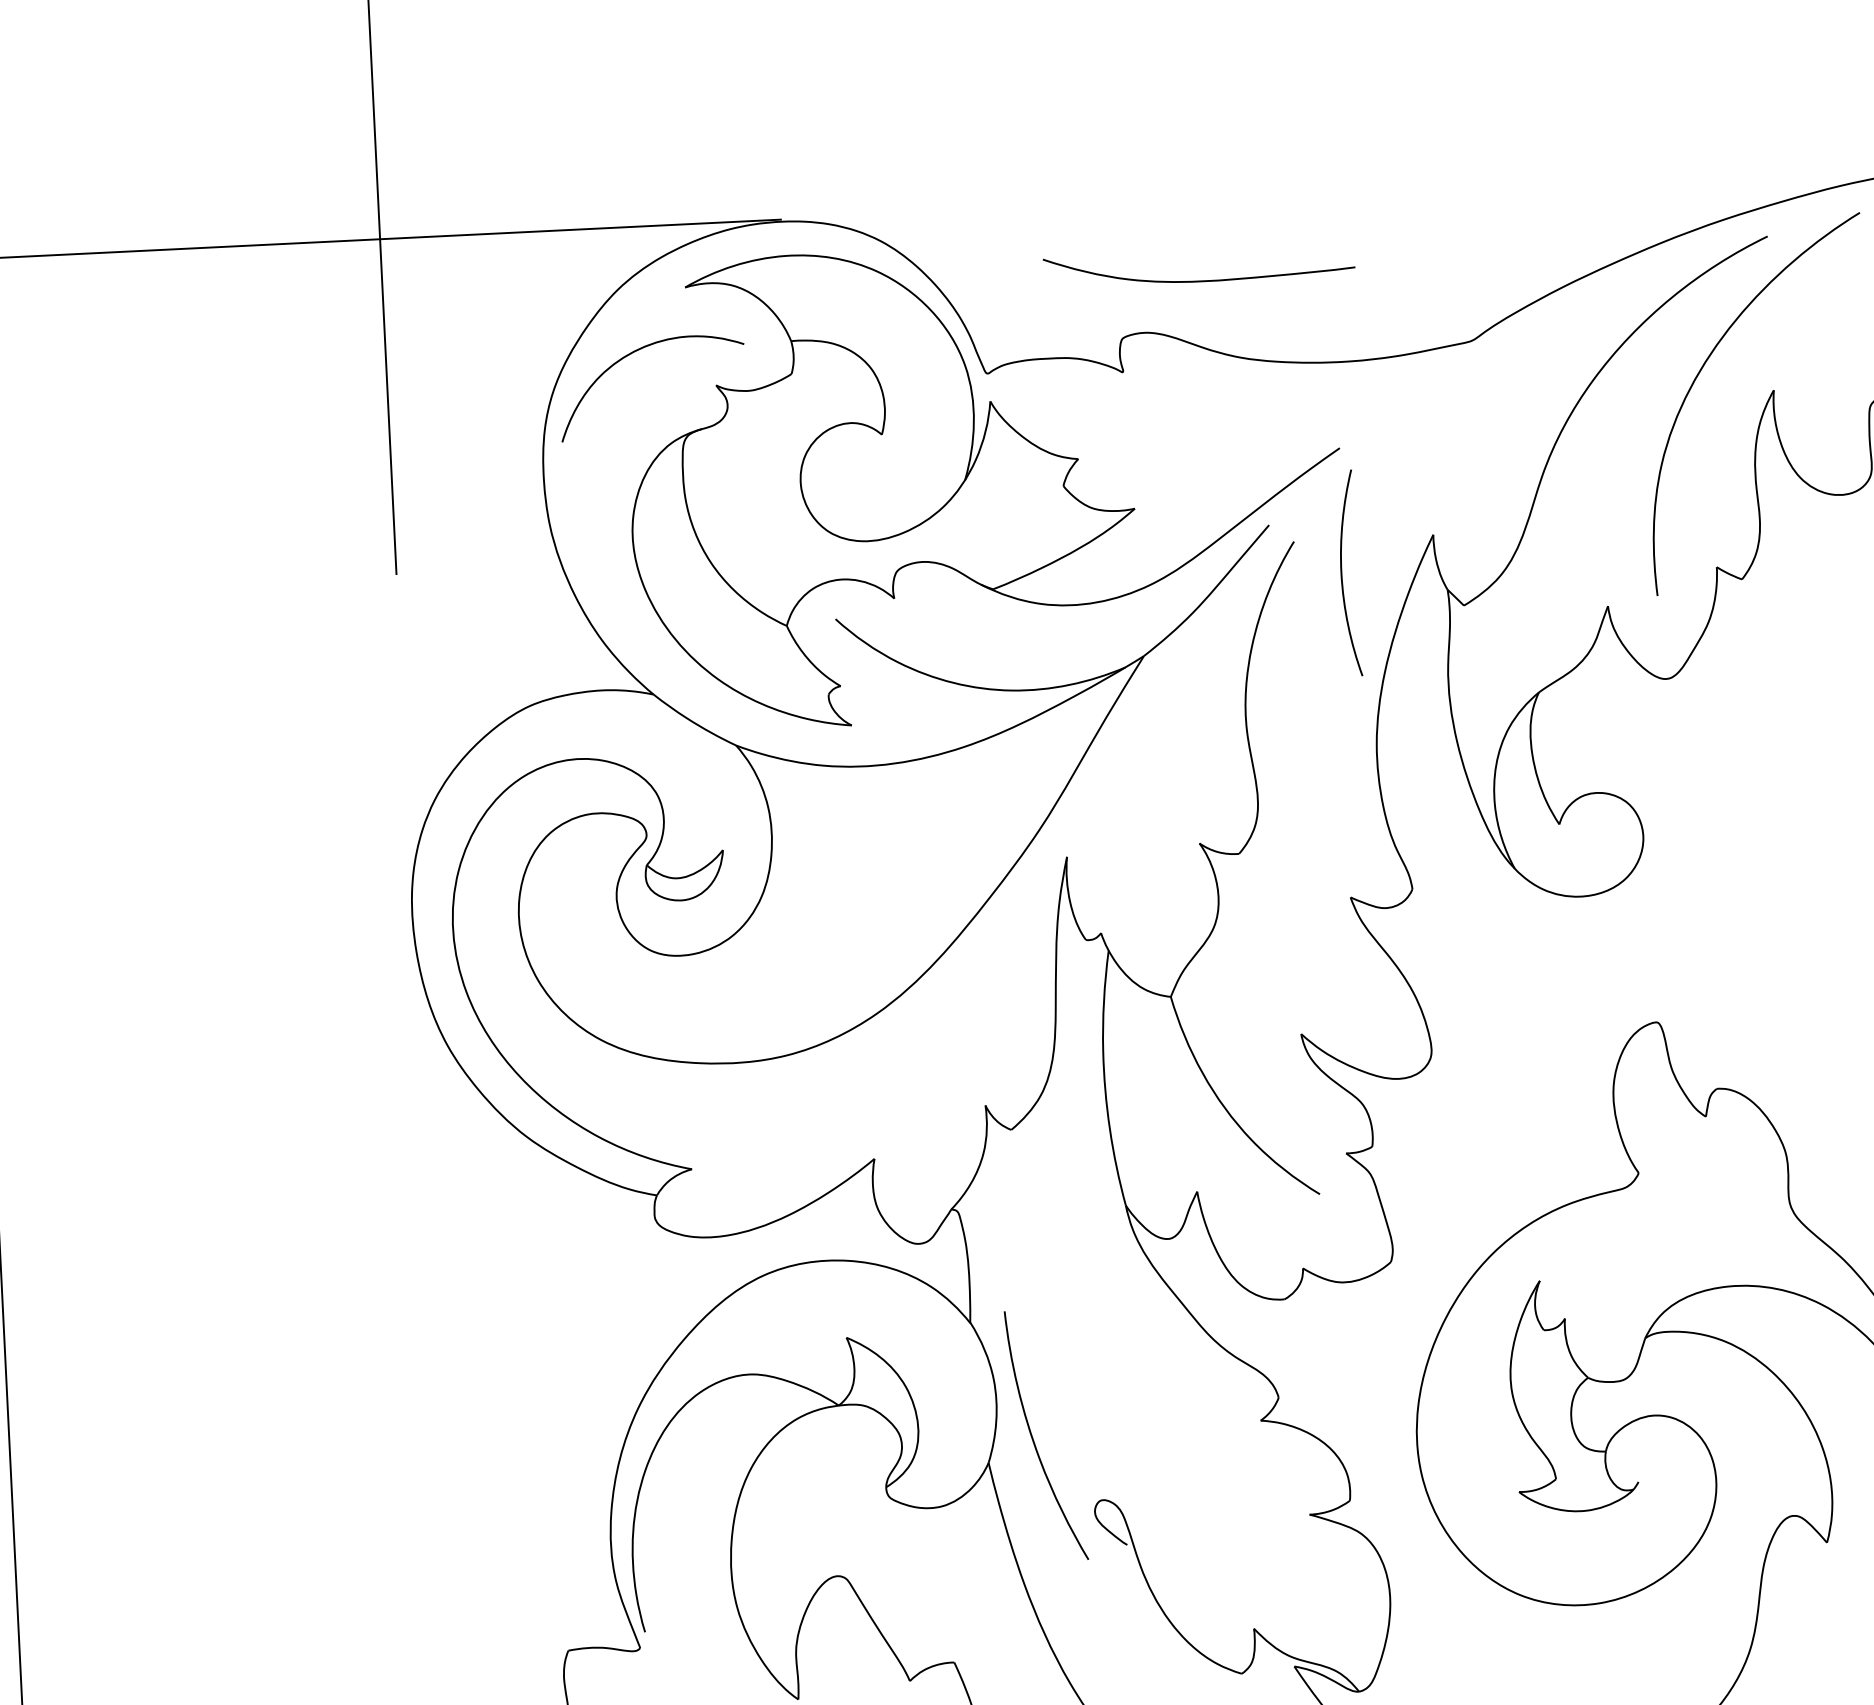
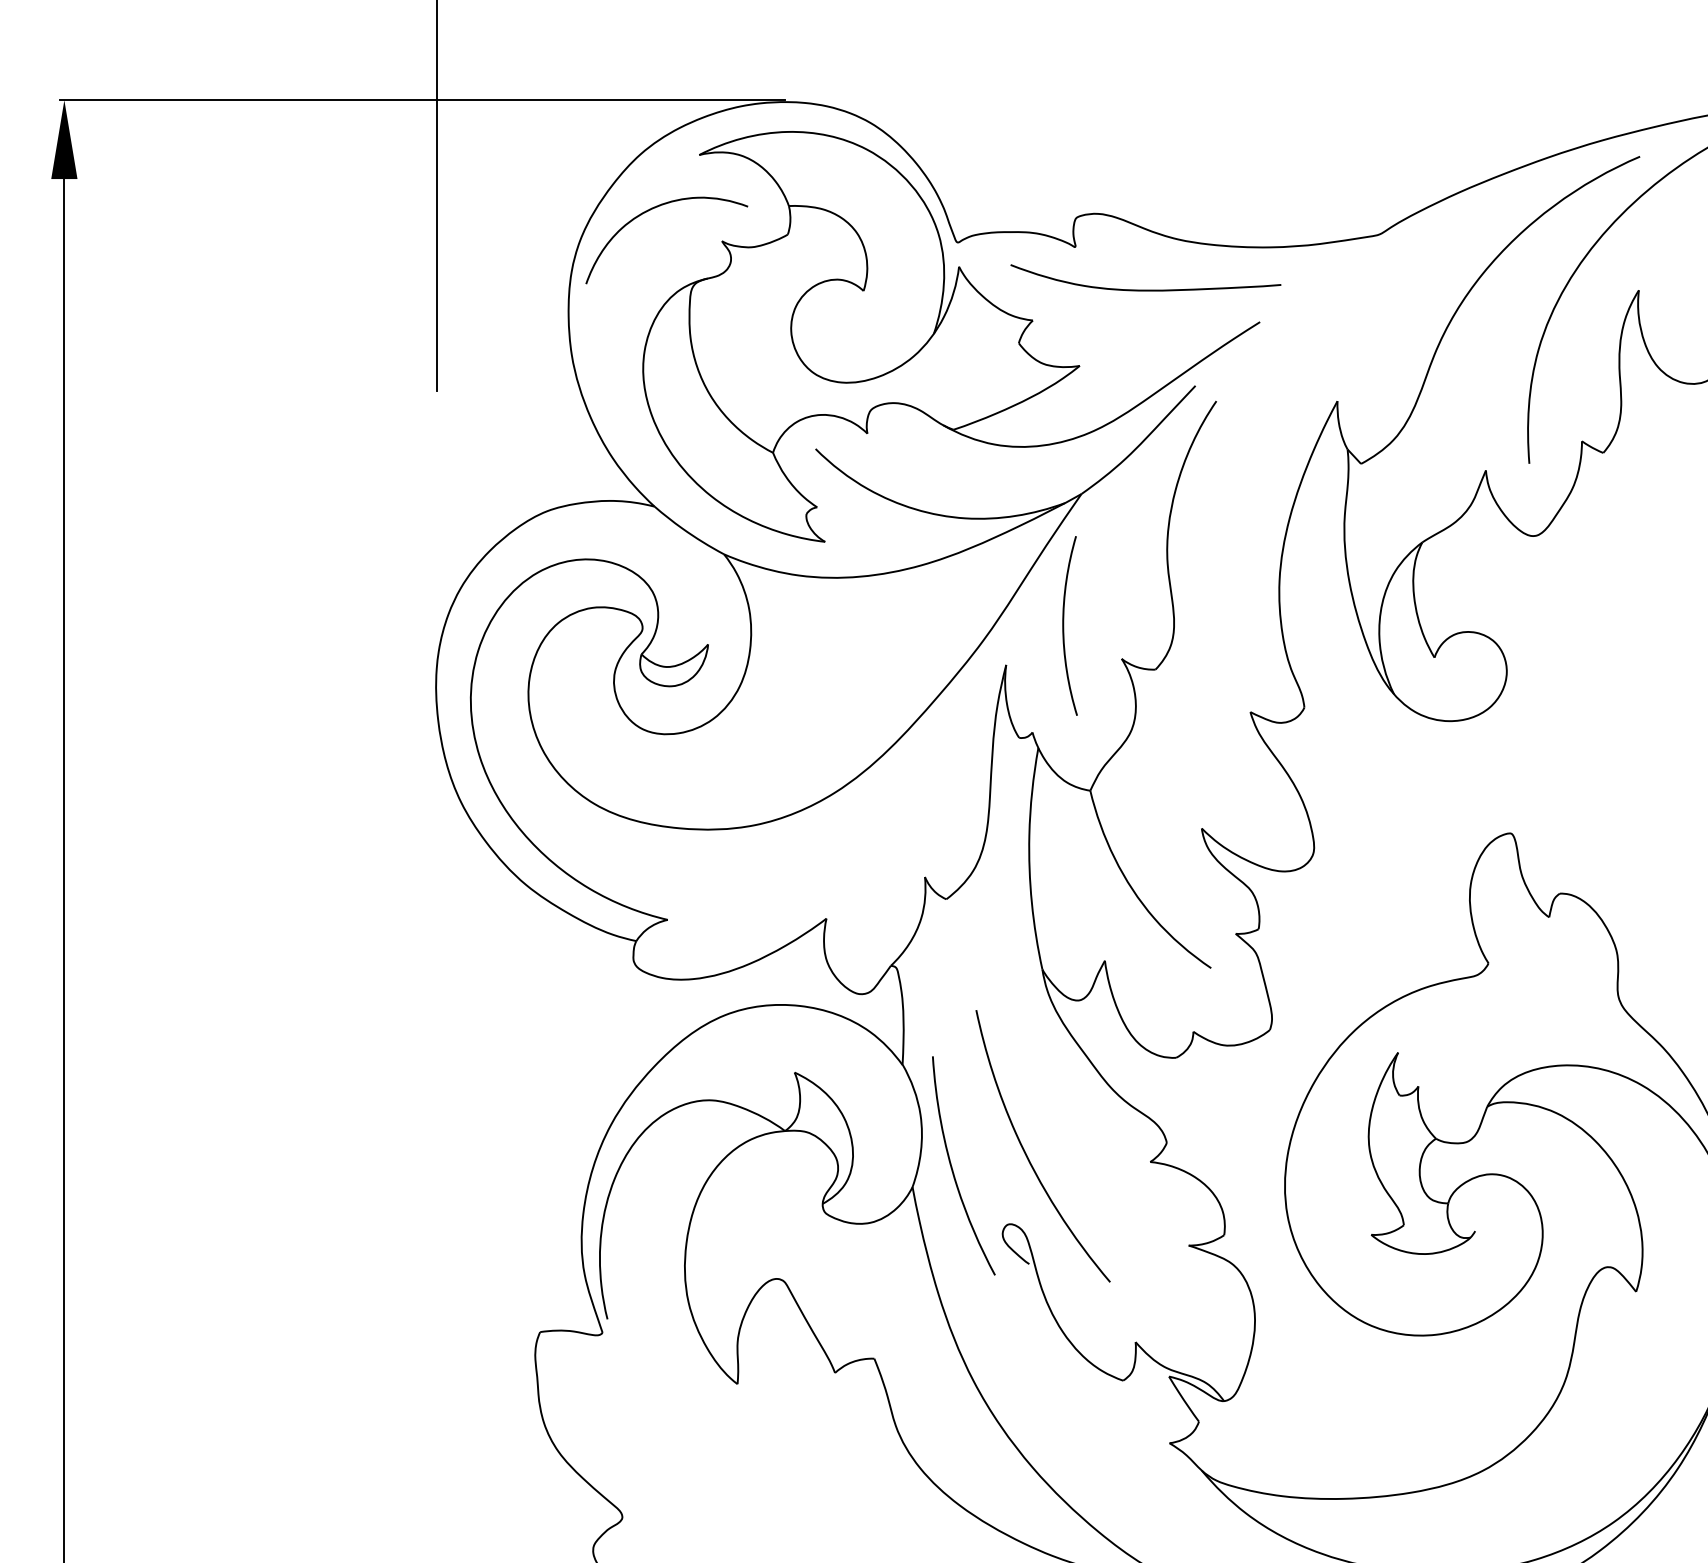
curve: (1199, 280) -> (1145, 289), moved
curve: (1342, 573) -> (1064, 625), moved
curve: (1117, 1417) -> (1026, 1153), added

